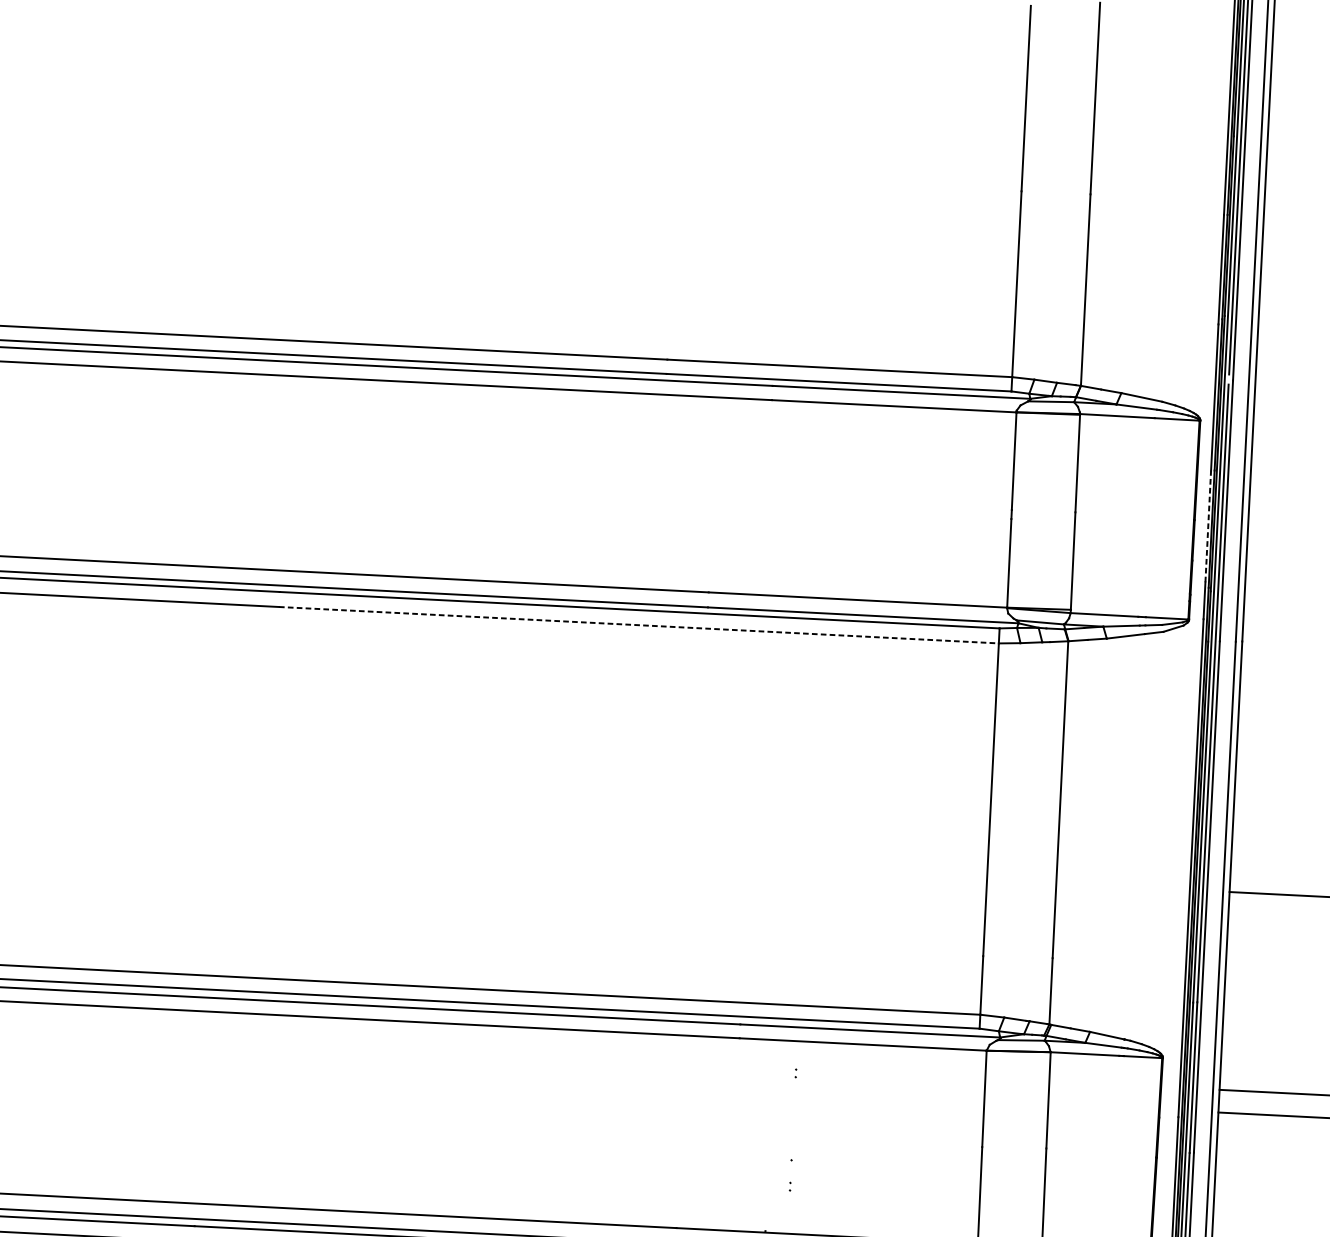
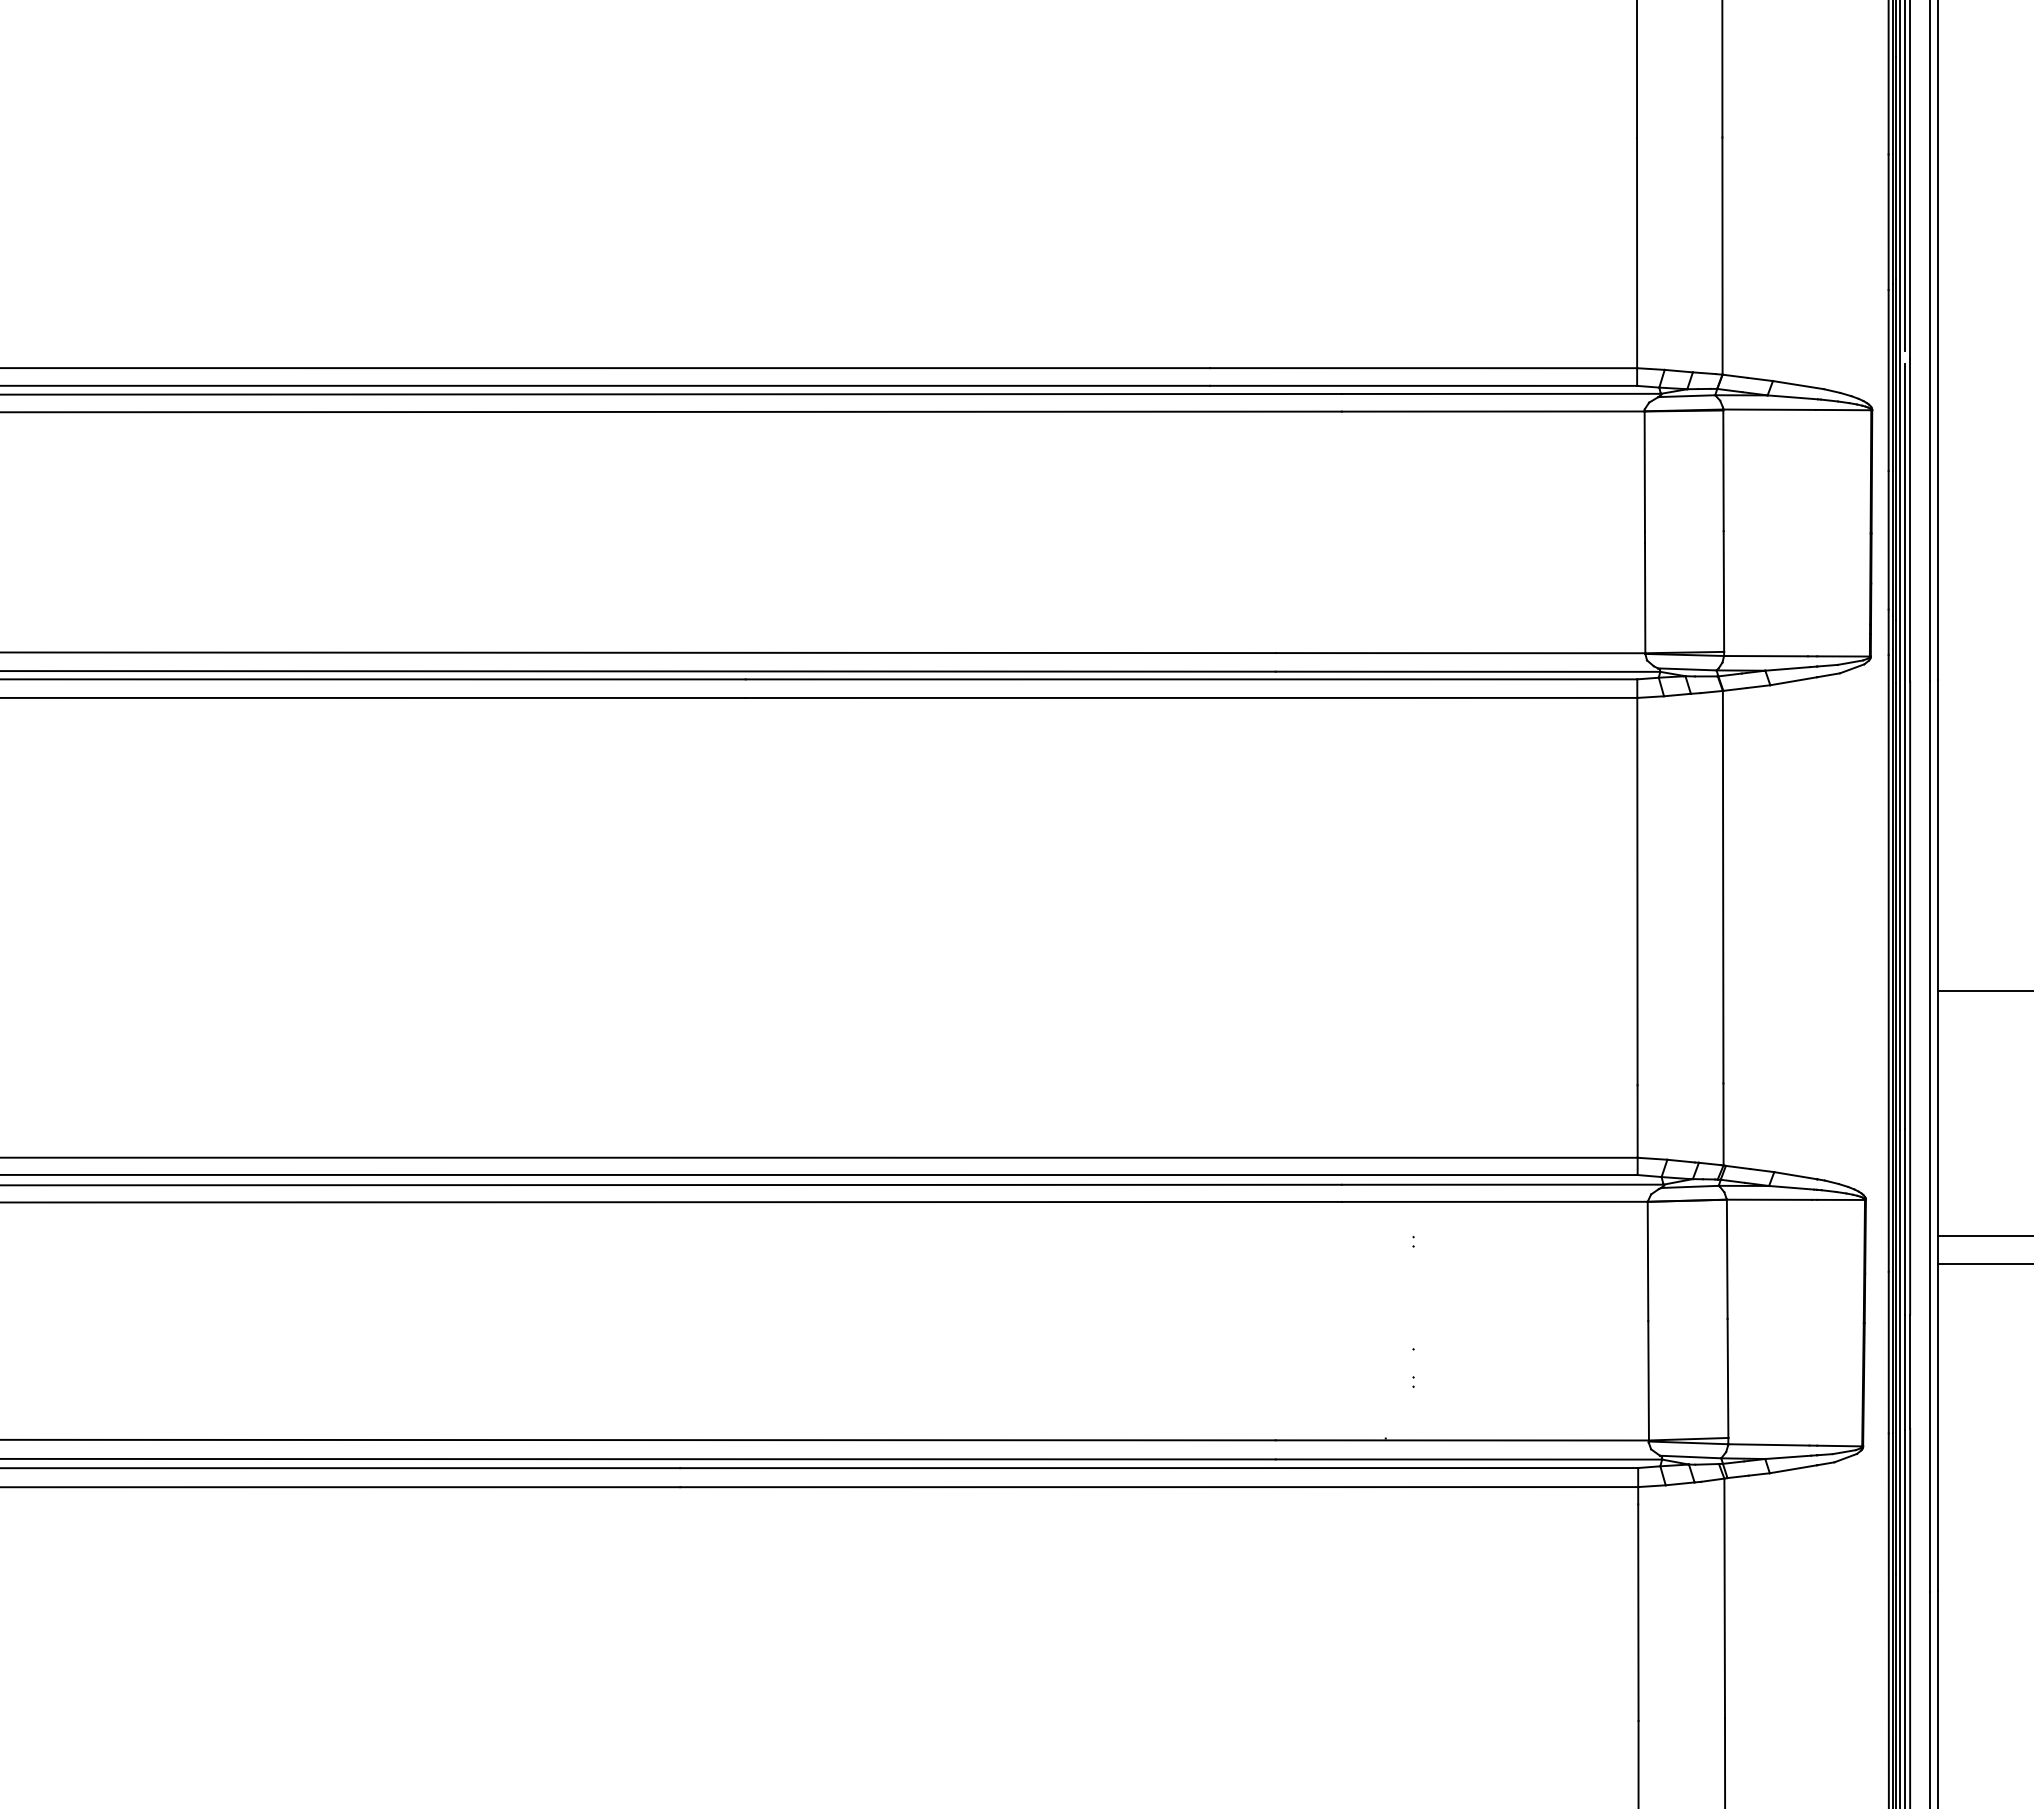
line: (1208, 525) -> (1888, 539), dashed -> solid
line: (638, 624) -> (1191, 697), dashed -> solid

